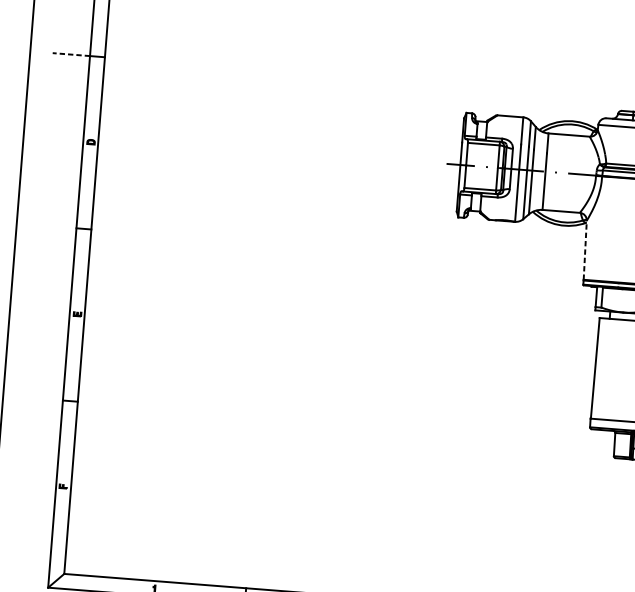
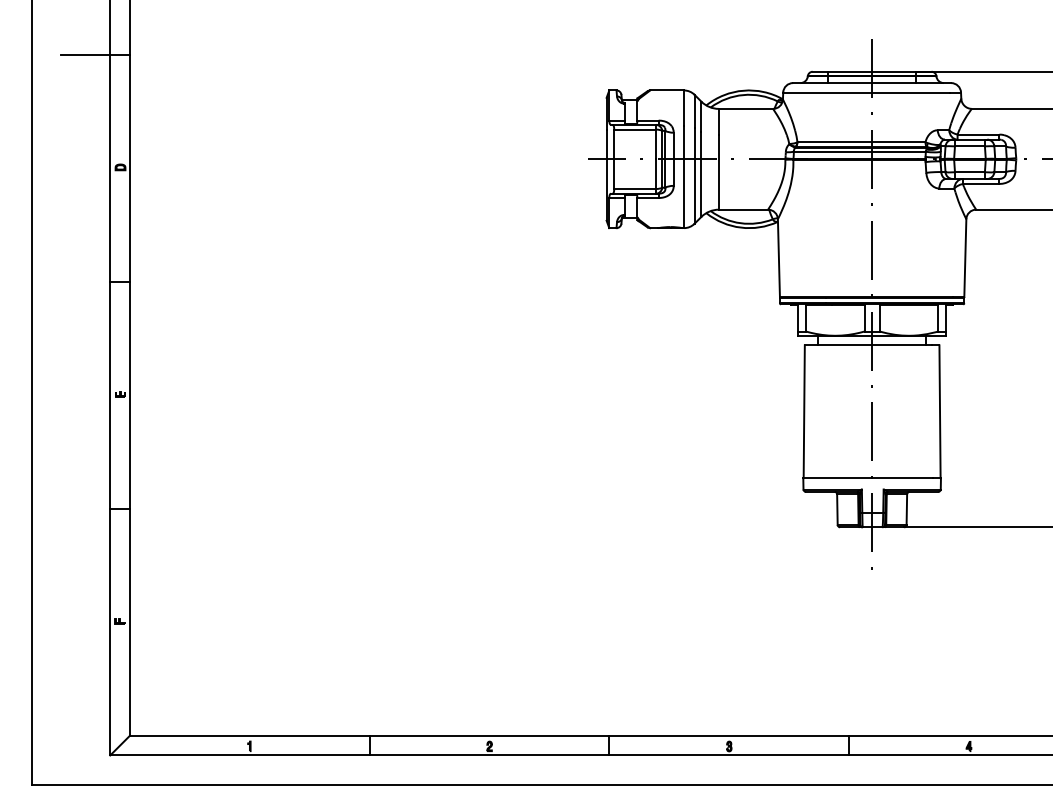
line: (71, 54) -> (85, 54), dashed -> solid
line: (584, 250) -> (778, 258), dashed -> solid

